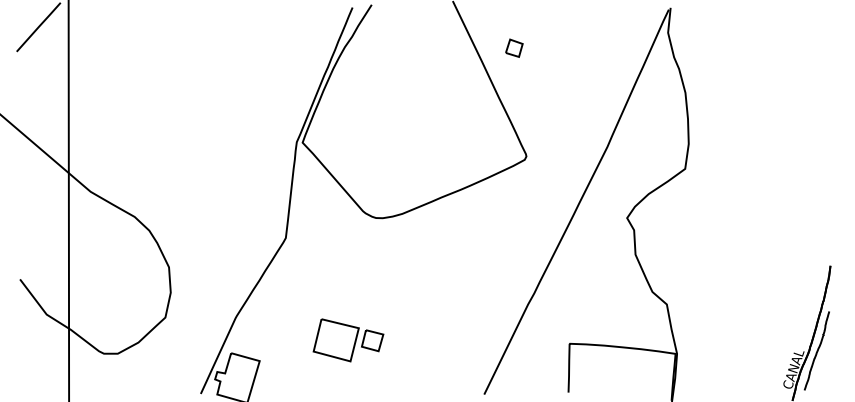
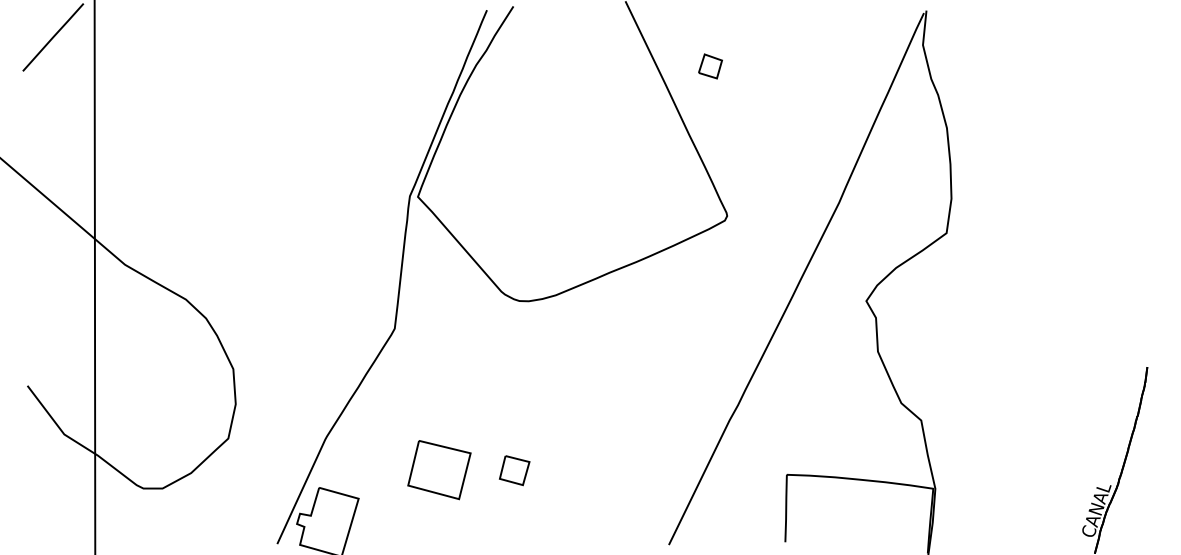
part: (336, 340) -> (439, 470), moved
curve: (816, 350) -> (1128, 484), removed

